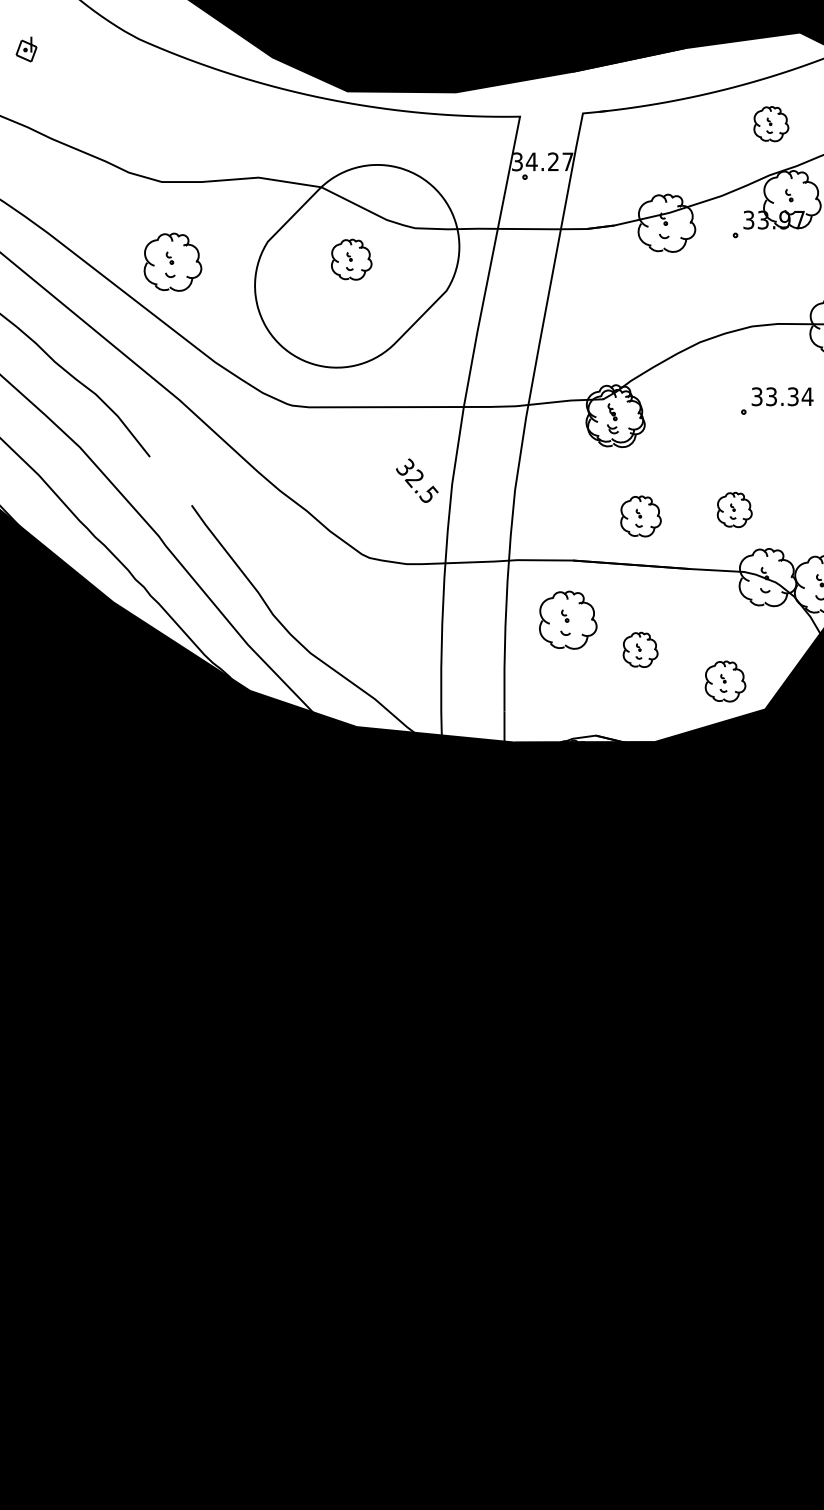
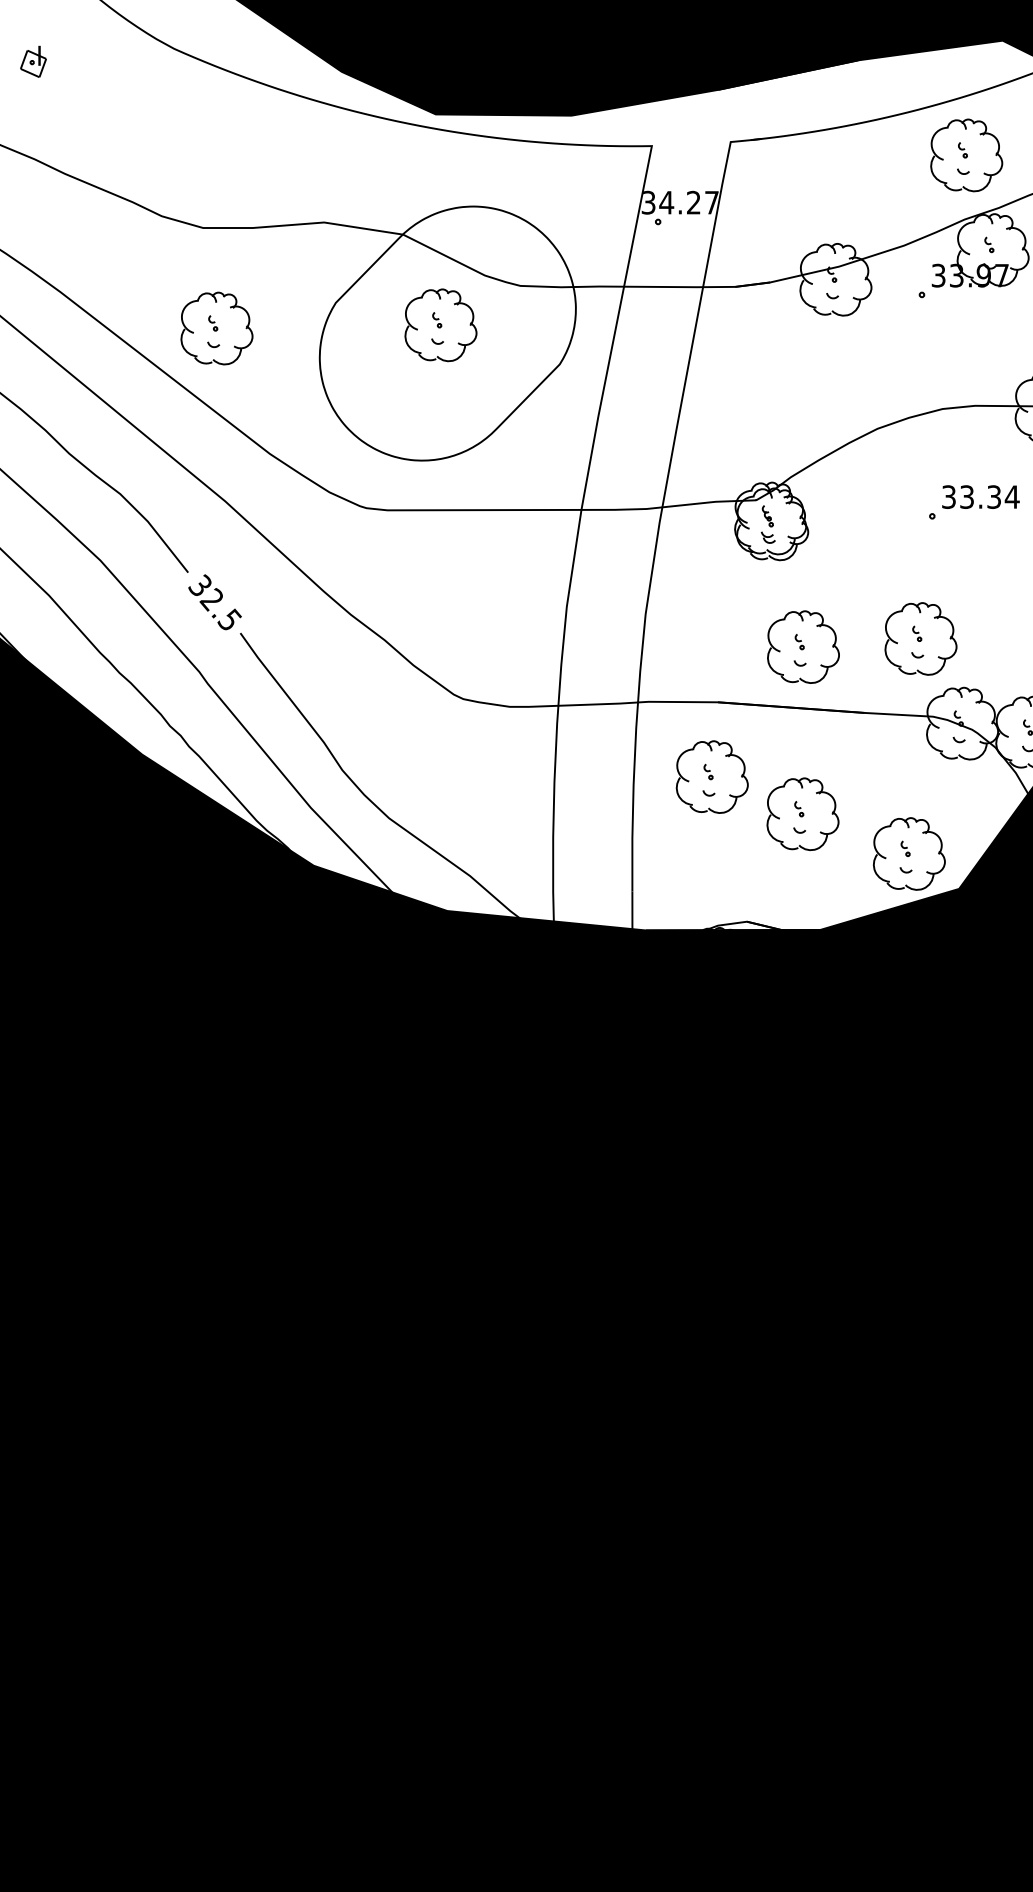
part: (771, 124) -> (966, 155), size x1.67
part: (351, 259) -> (440, 325), size x1.43
text: (416, 480) -> (214, 602), moved
part: (734, 509) -> (920, 638), size x1.67
part: (641, 515) -> (803, 646), size x1.43
part: (640, 650) -> (802, 814), size x1.67
part: (725, 681) -> (909, 853), size x1.43

